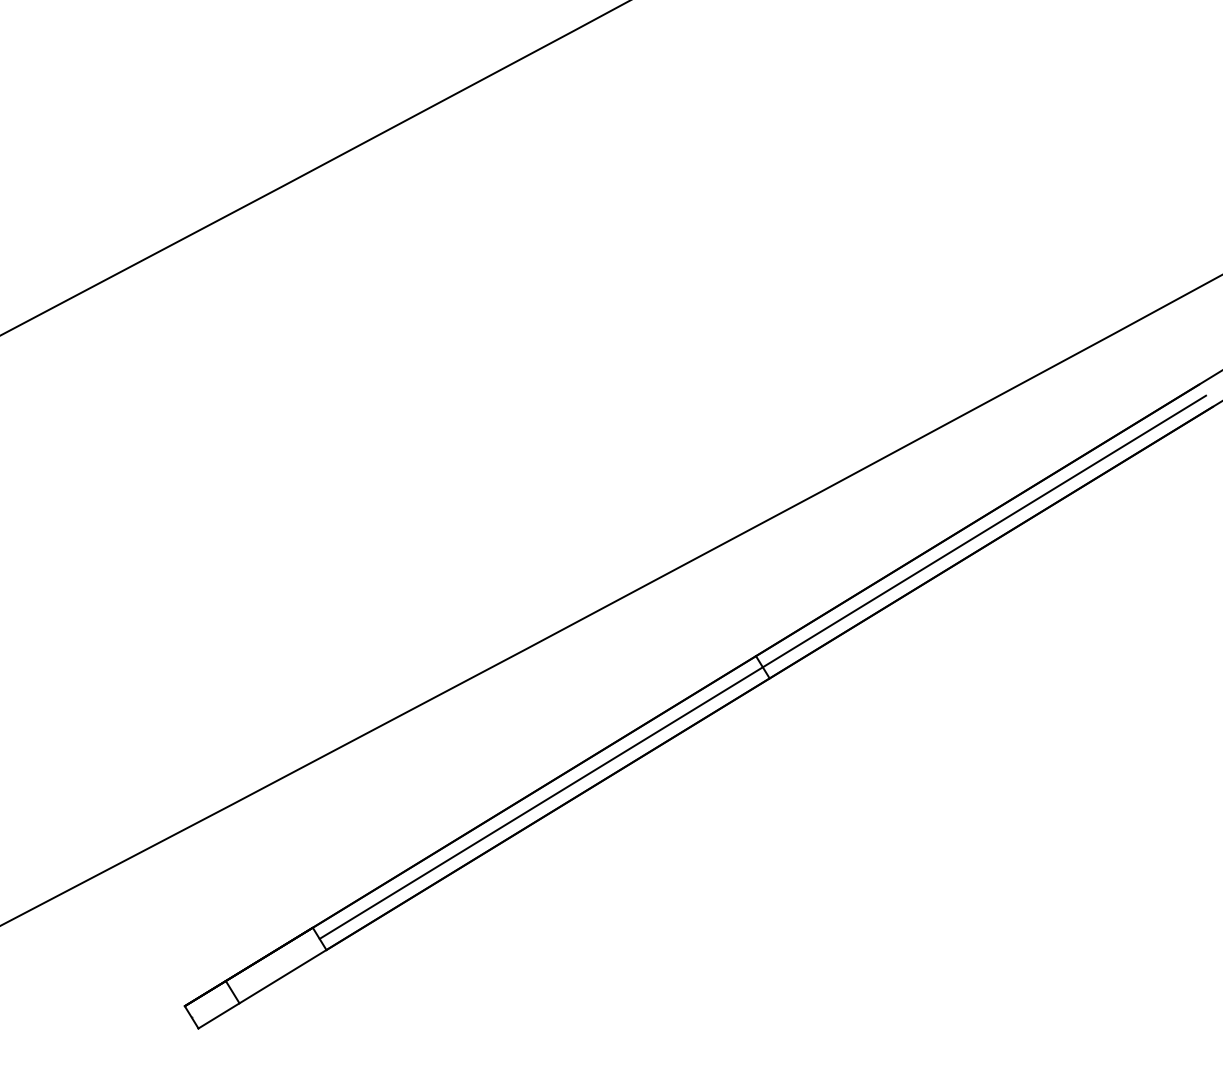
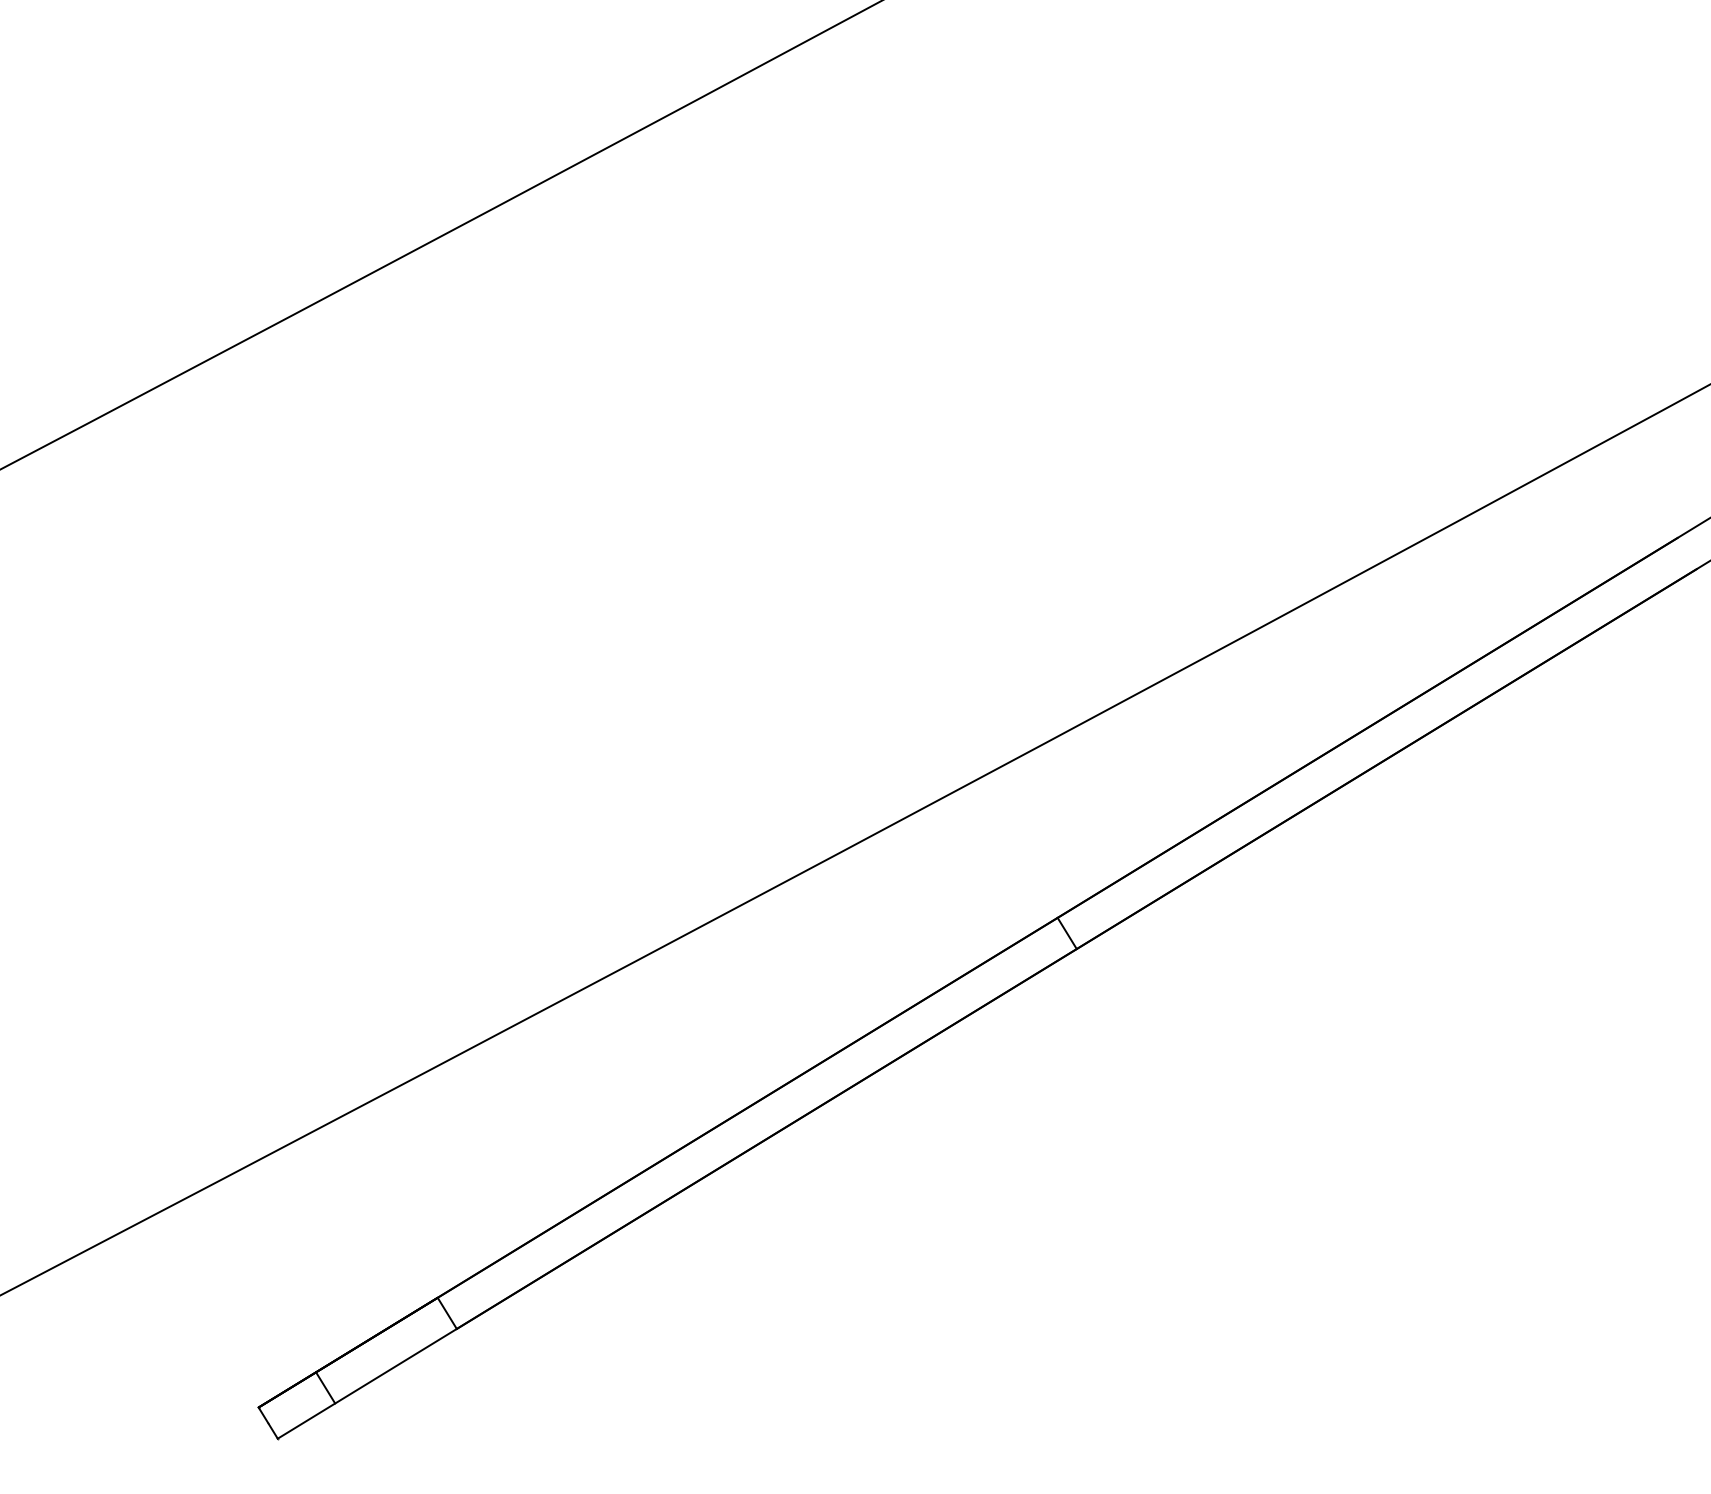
line: (762, 666) -> (1066, 932), removed

